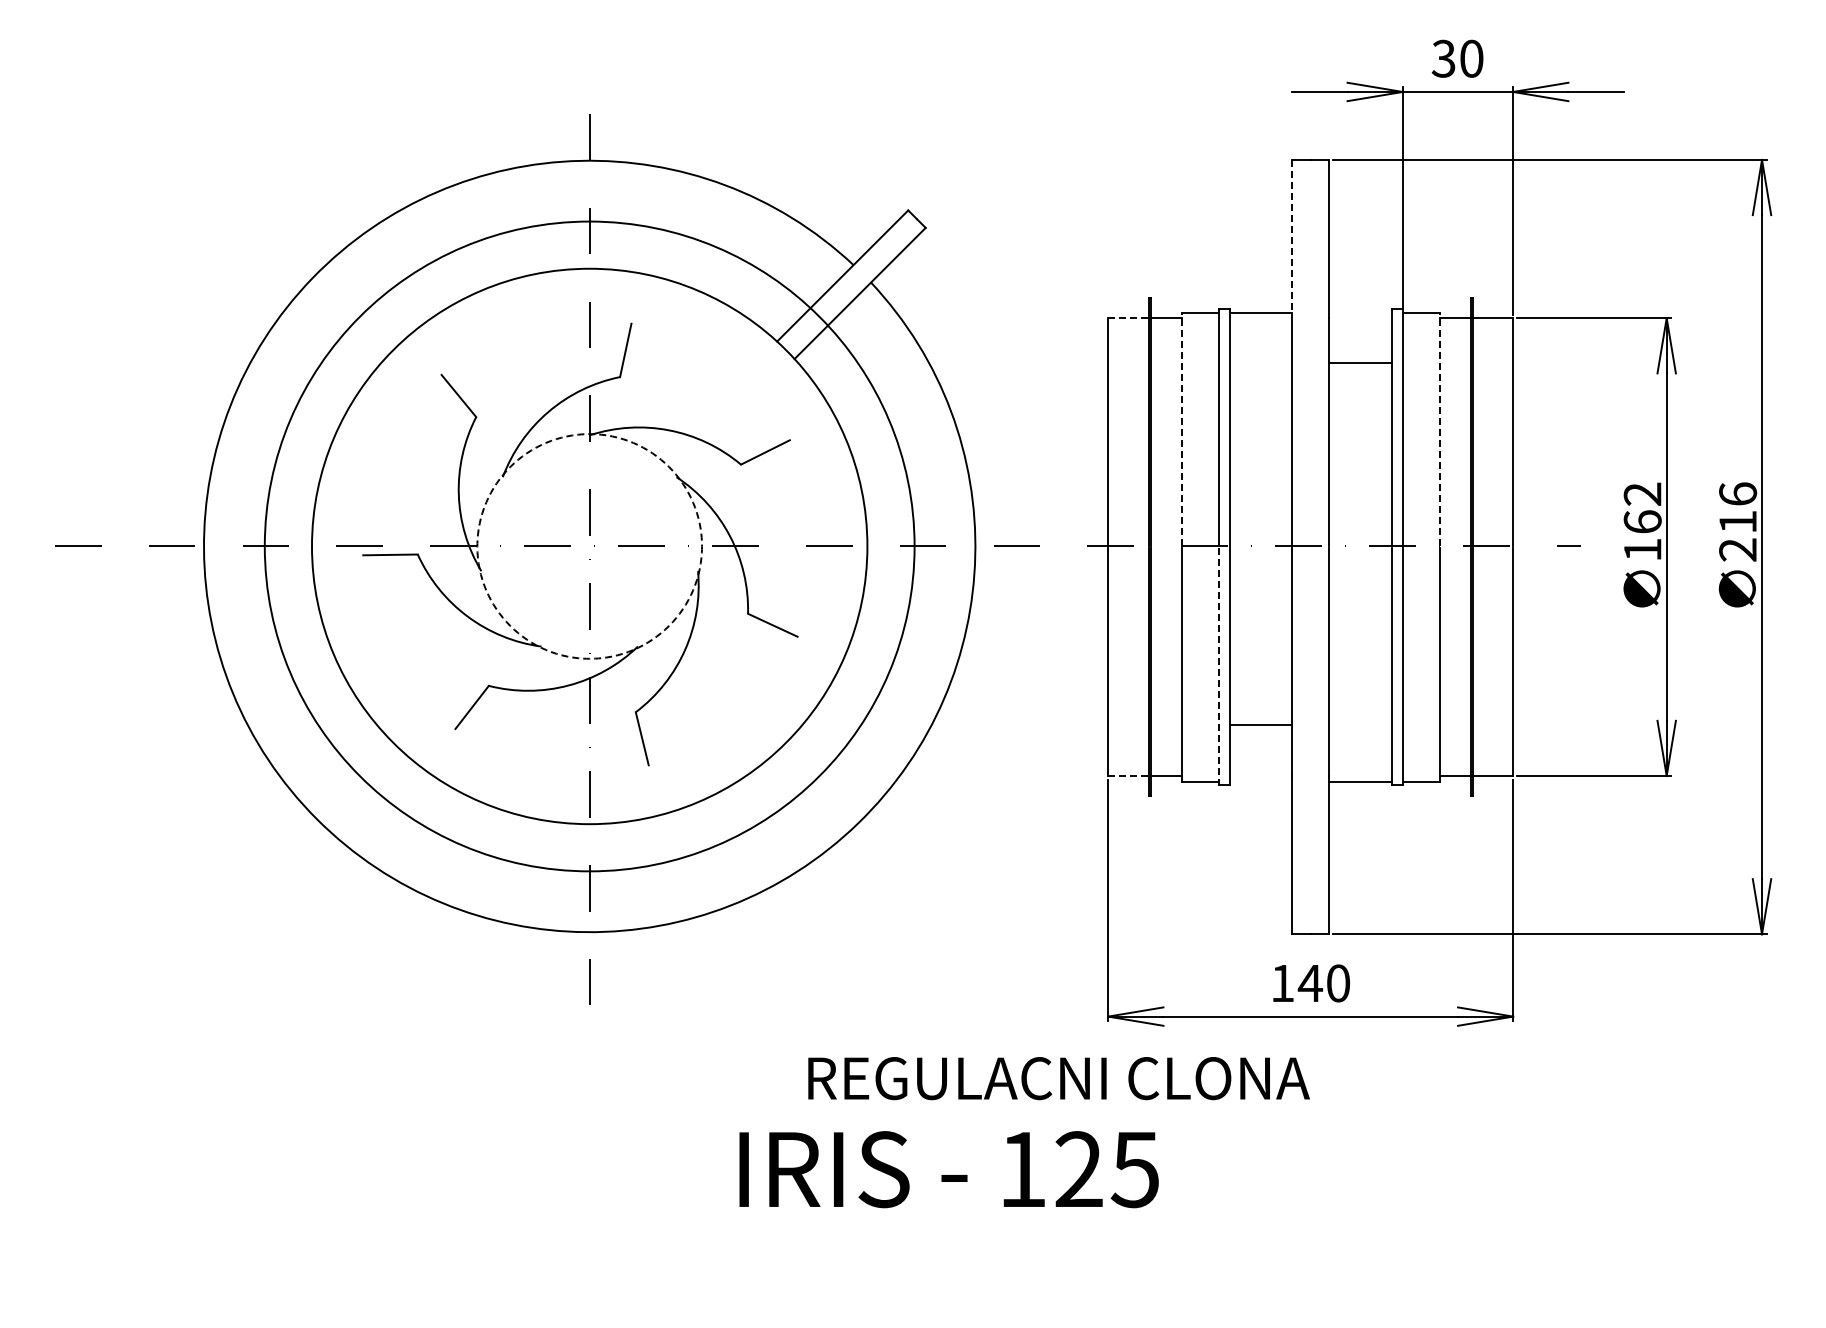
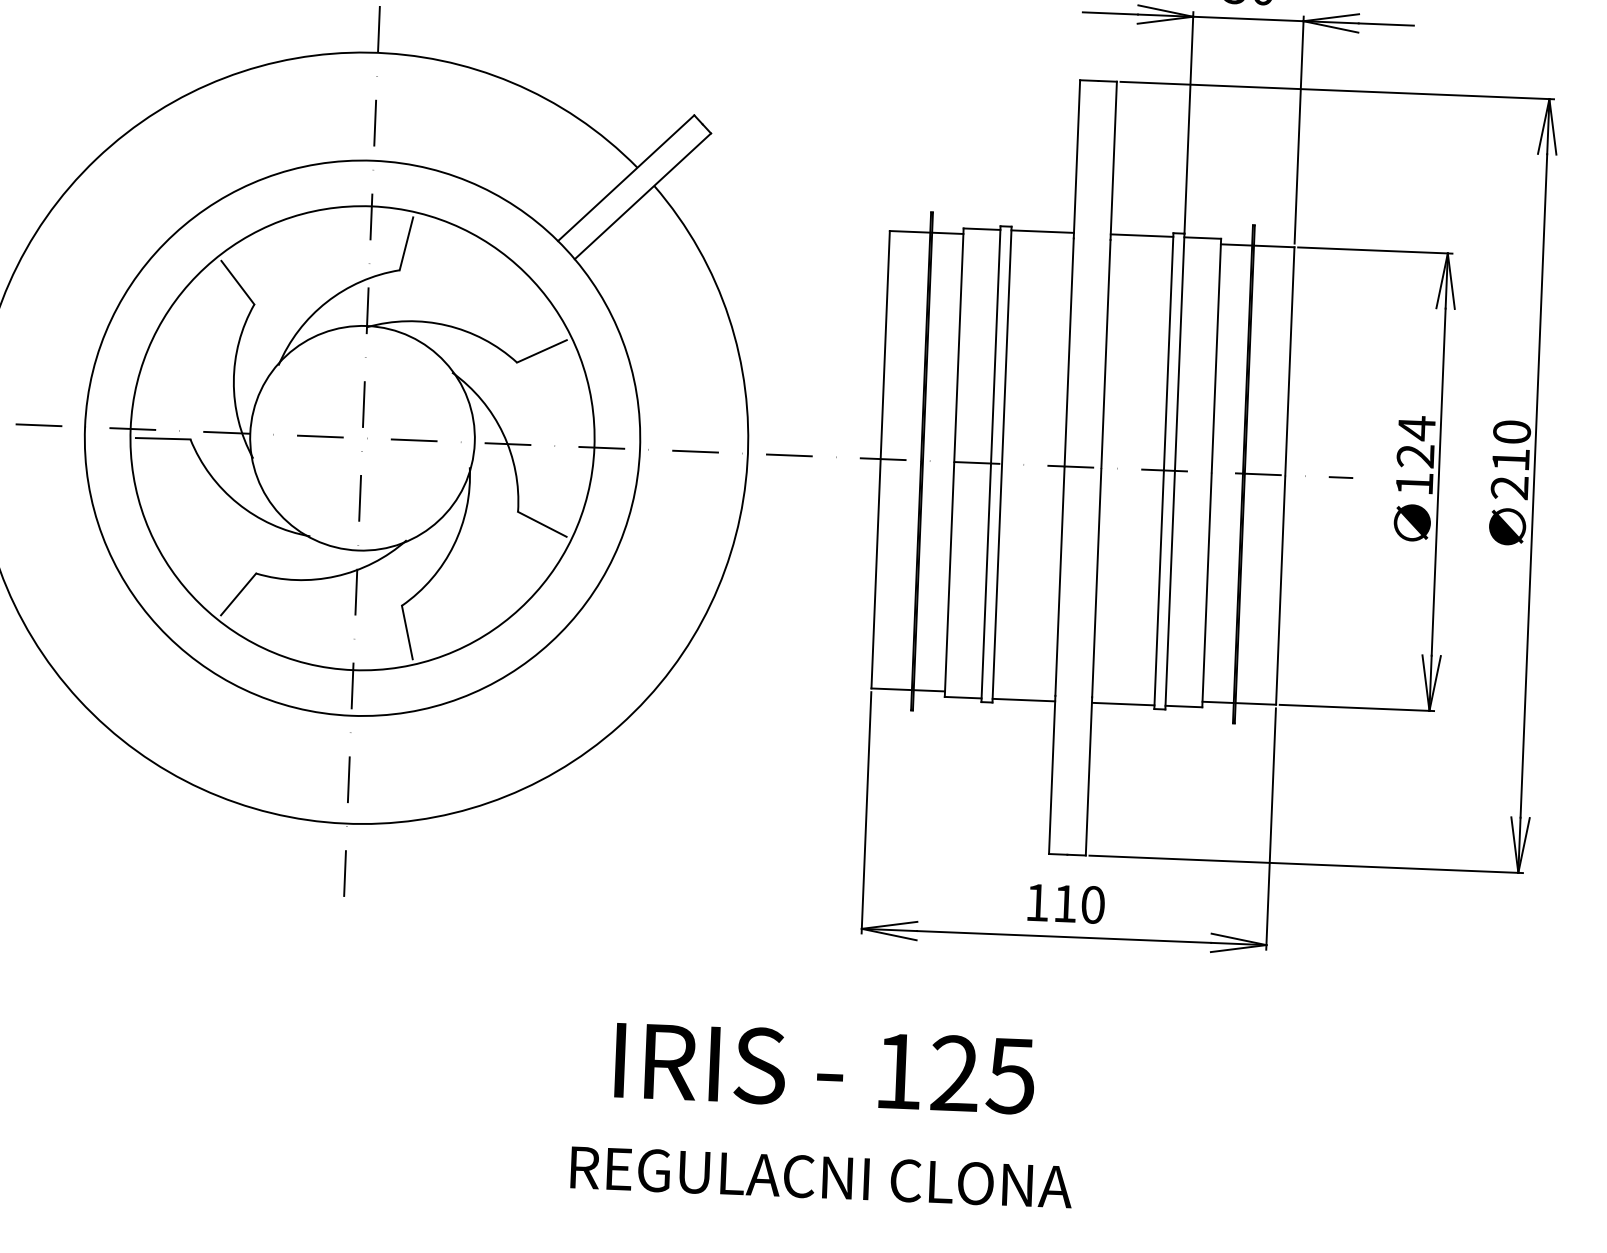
line: (1292, 239) -> (1077, 159), dashed -> solid
line: (1129, 318) -> (911, 232), dashed -> solid
line: (1360, 362) -> (1142, 235), moved
line: (1181, 429) -> (958, 345), dashed -> solid
line: (1439, 429) -> (1216, 355), dashed -> solid
text: (1737, 493) -> (1511, 431), 216 -> 210
text: (1642, 507) -> (1416, 441), 162 -> 124
circle: (589, 546) -> (362, 438), dashed -> solid
circle: (589, 546) -> (362, 438), size x0.71
line: (1218, 666) -> (986, 583), dashed -> solid
line: (1260, 724) -> (1023, 700), moved
line: (1129, 776) -> (892, 689), dashed -> solid
text: (1310, 983) -> (1065, 903), 140 -> 110
text: (1058, 1078) -> (821, 1177), moved
text: (948, 1169) -> (824, 1068), moved

